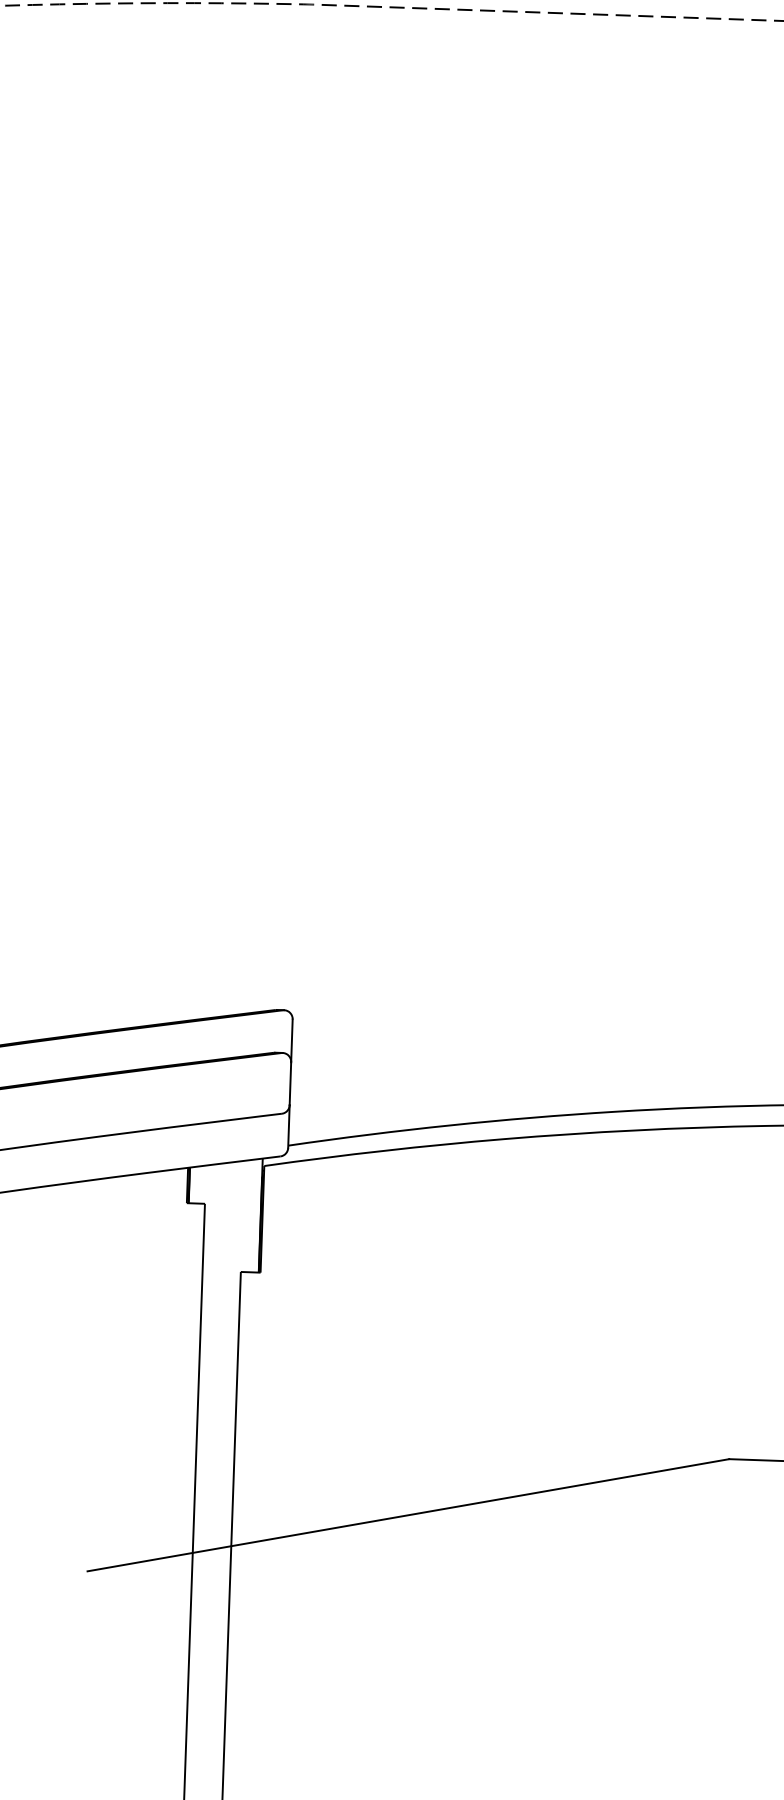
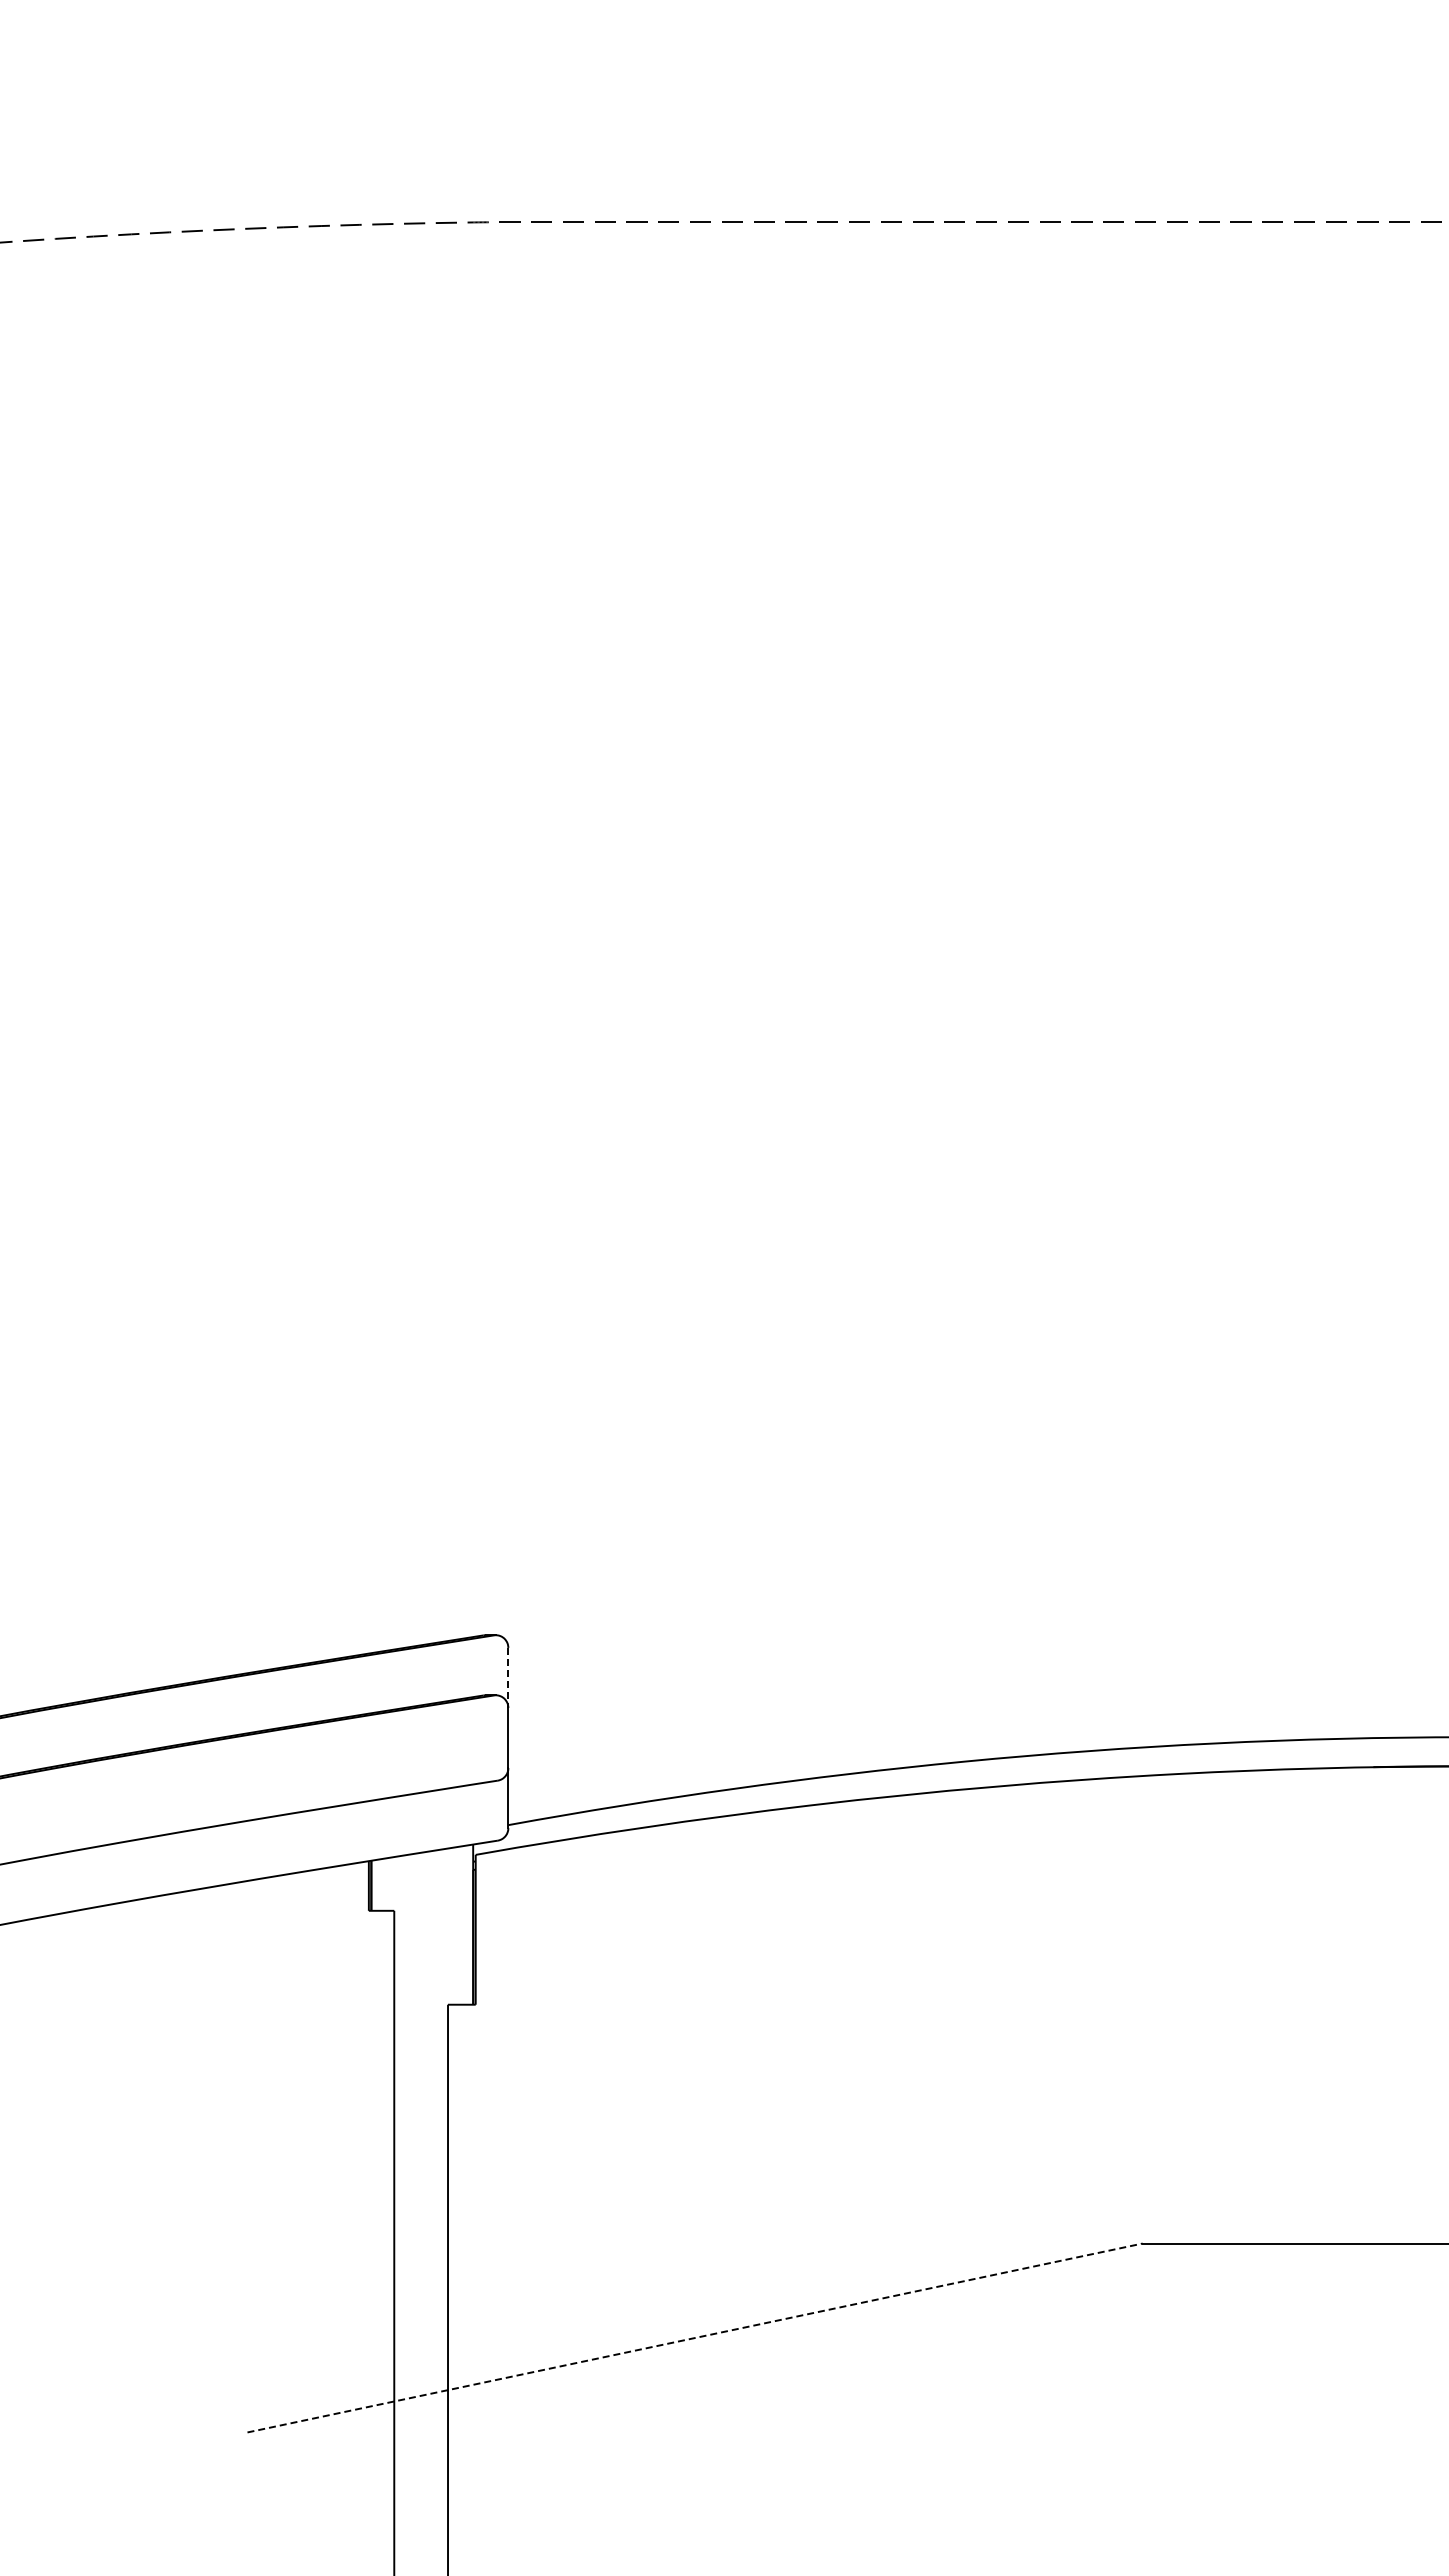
line: (292, 1041) -> (508, 1678), solid -> dashed
line: (408, 1514) -> (695, 2337), solid -> dashed

